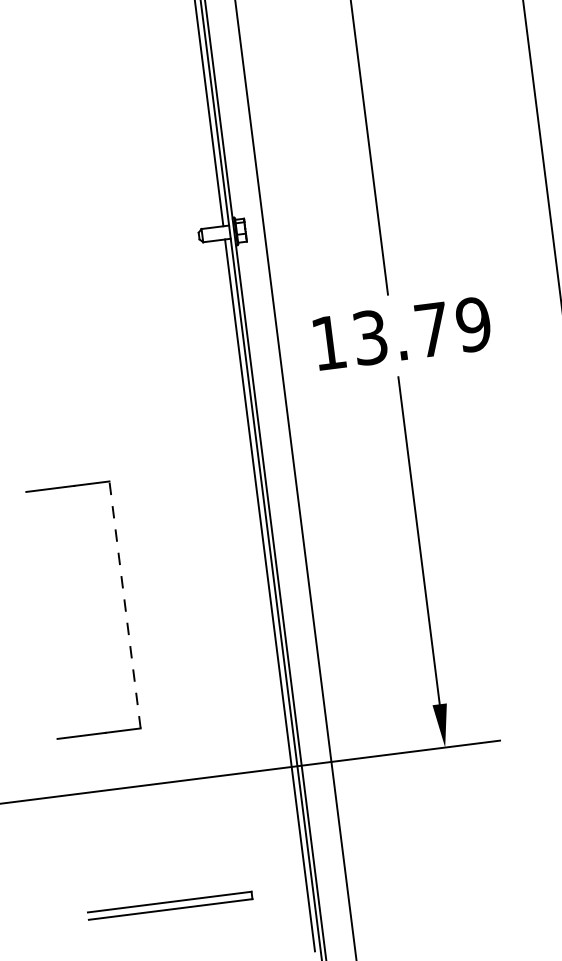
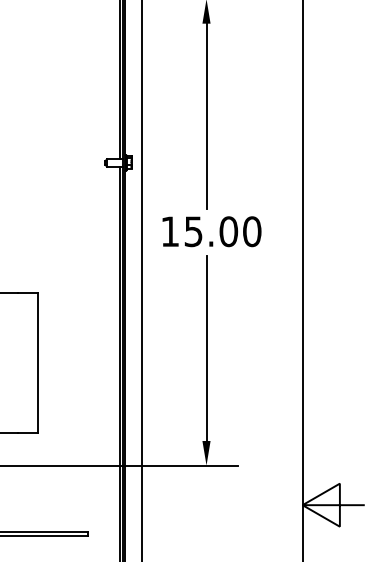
text: (422, 330) -> (223, 231), 13.79 -> 15.00
line: (125, 604) -> (38, 363), dashed -> solid

